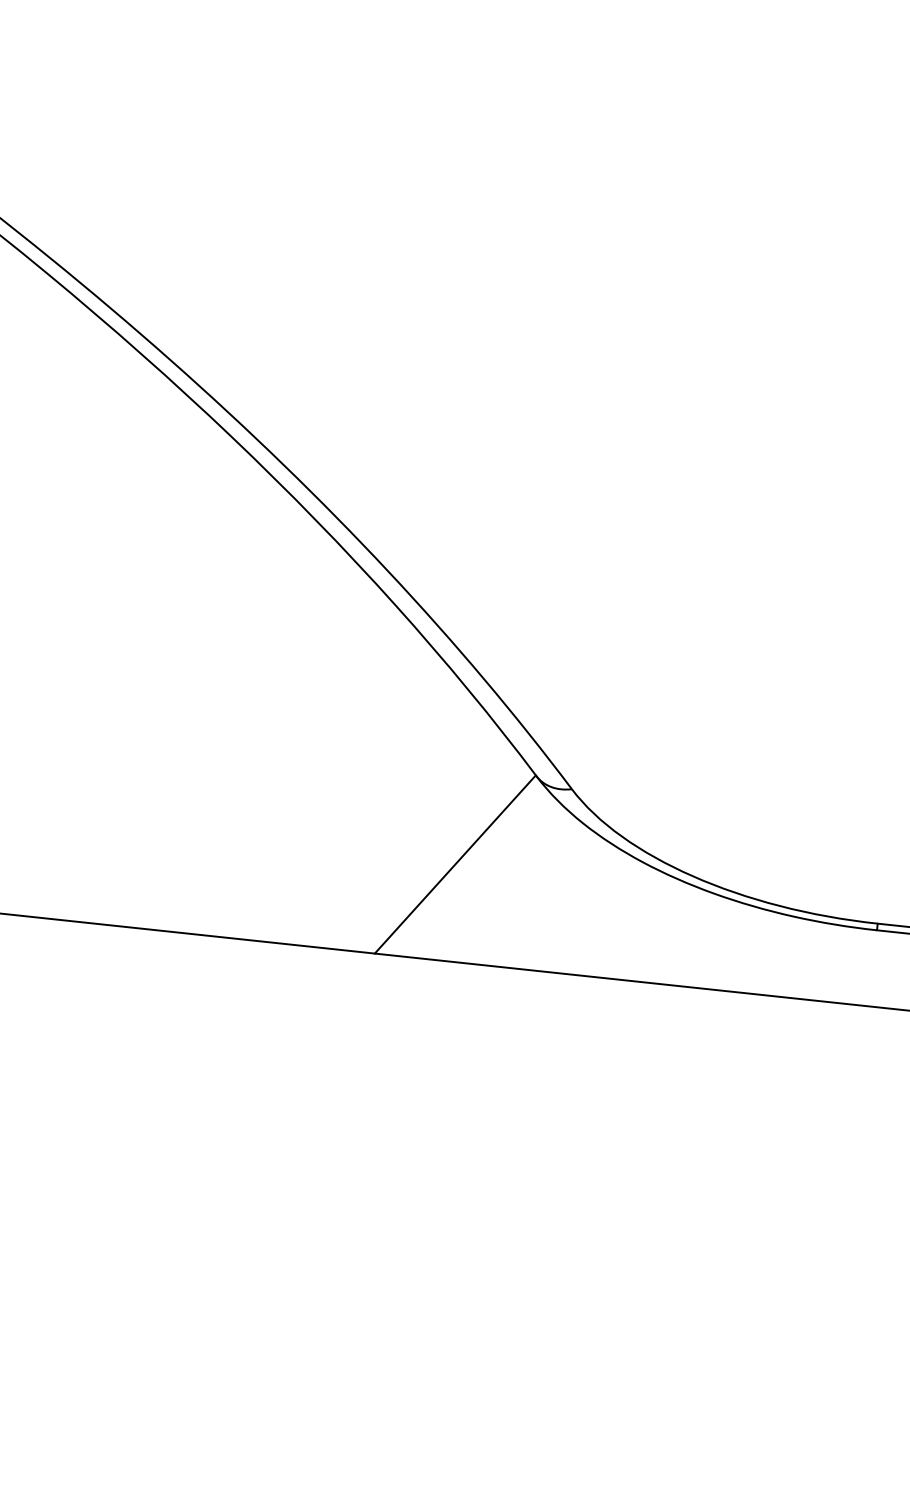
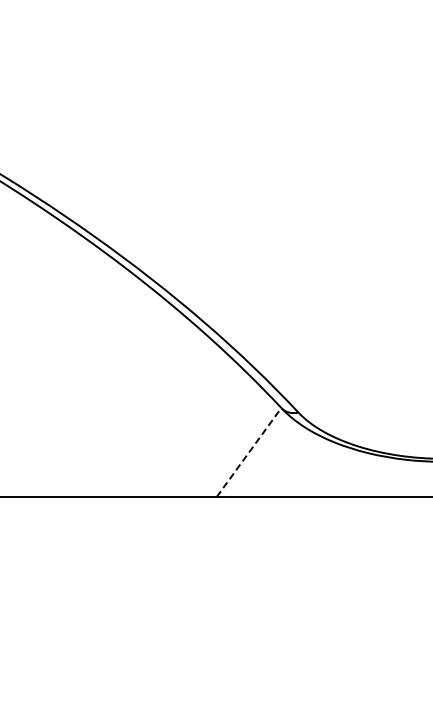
line: (456, 864) -> (249, 452), solid -> dashed

